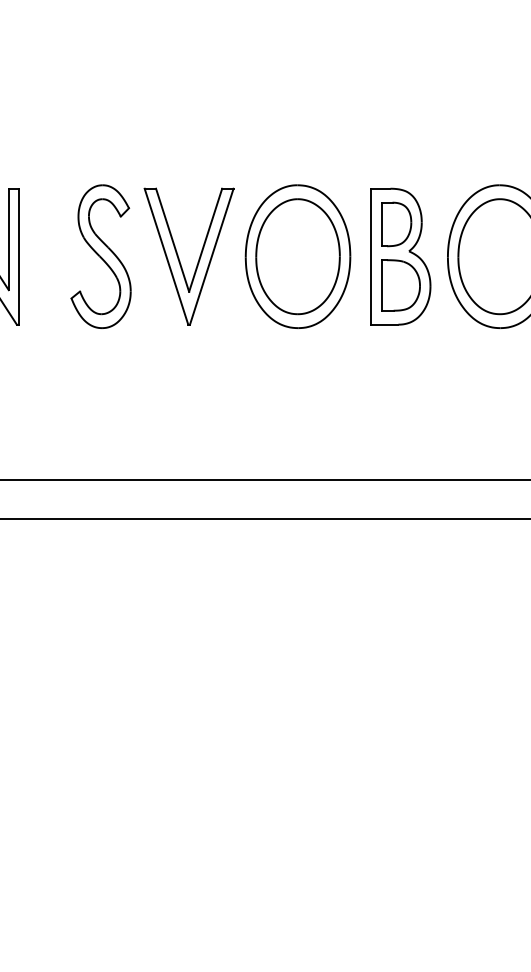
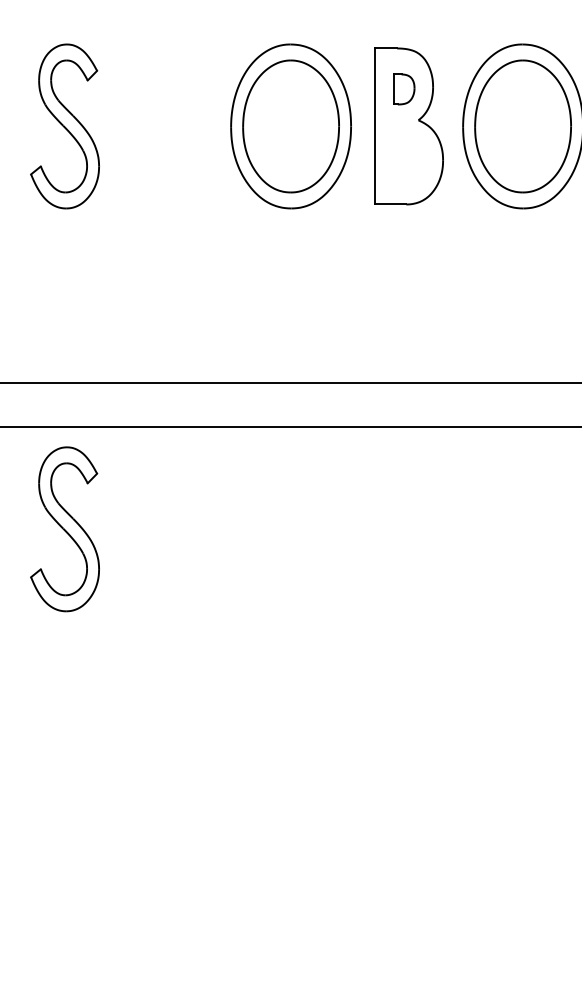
part: (396, 224) -> (404, 89), size x0.6
part: (179, 257) -> (155, 127), removed
part: (400, 285) -> (408, 159), removed
part: (100, 607) -> (64, 529), added

